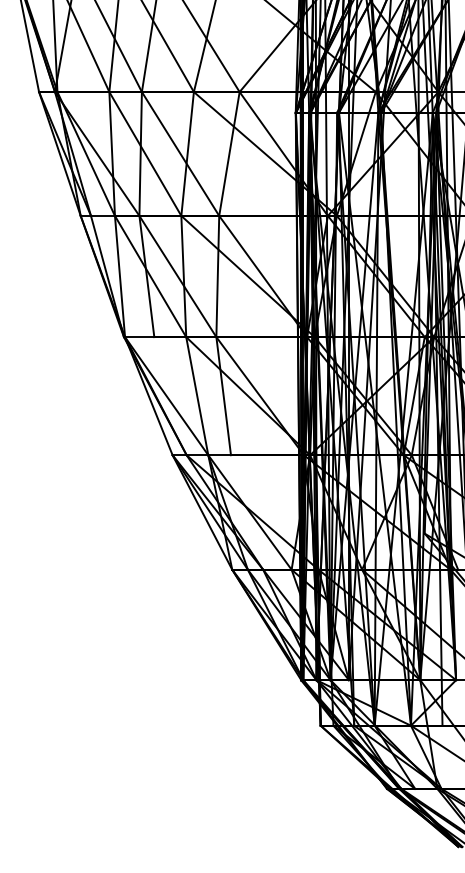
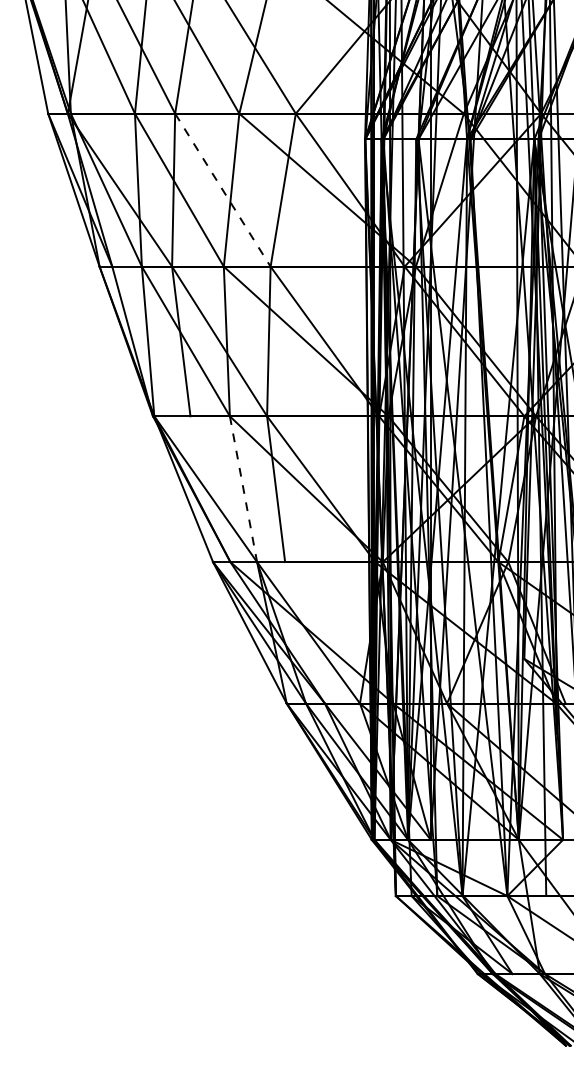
line: (181, 154) -> (223, 190), solid -> dashed
line: (197, 396) -> (243, 489), solid -> dashed

